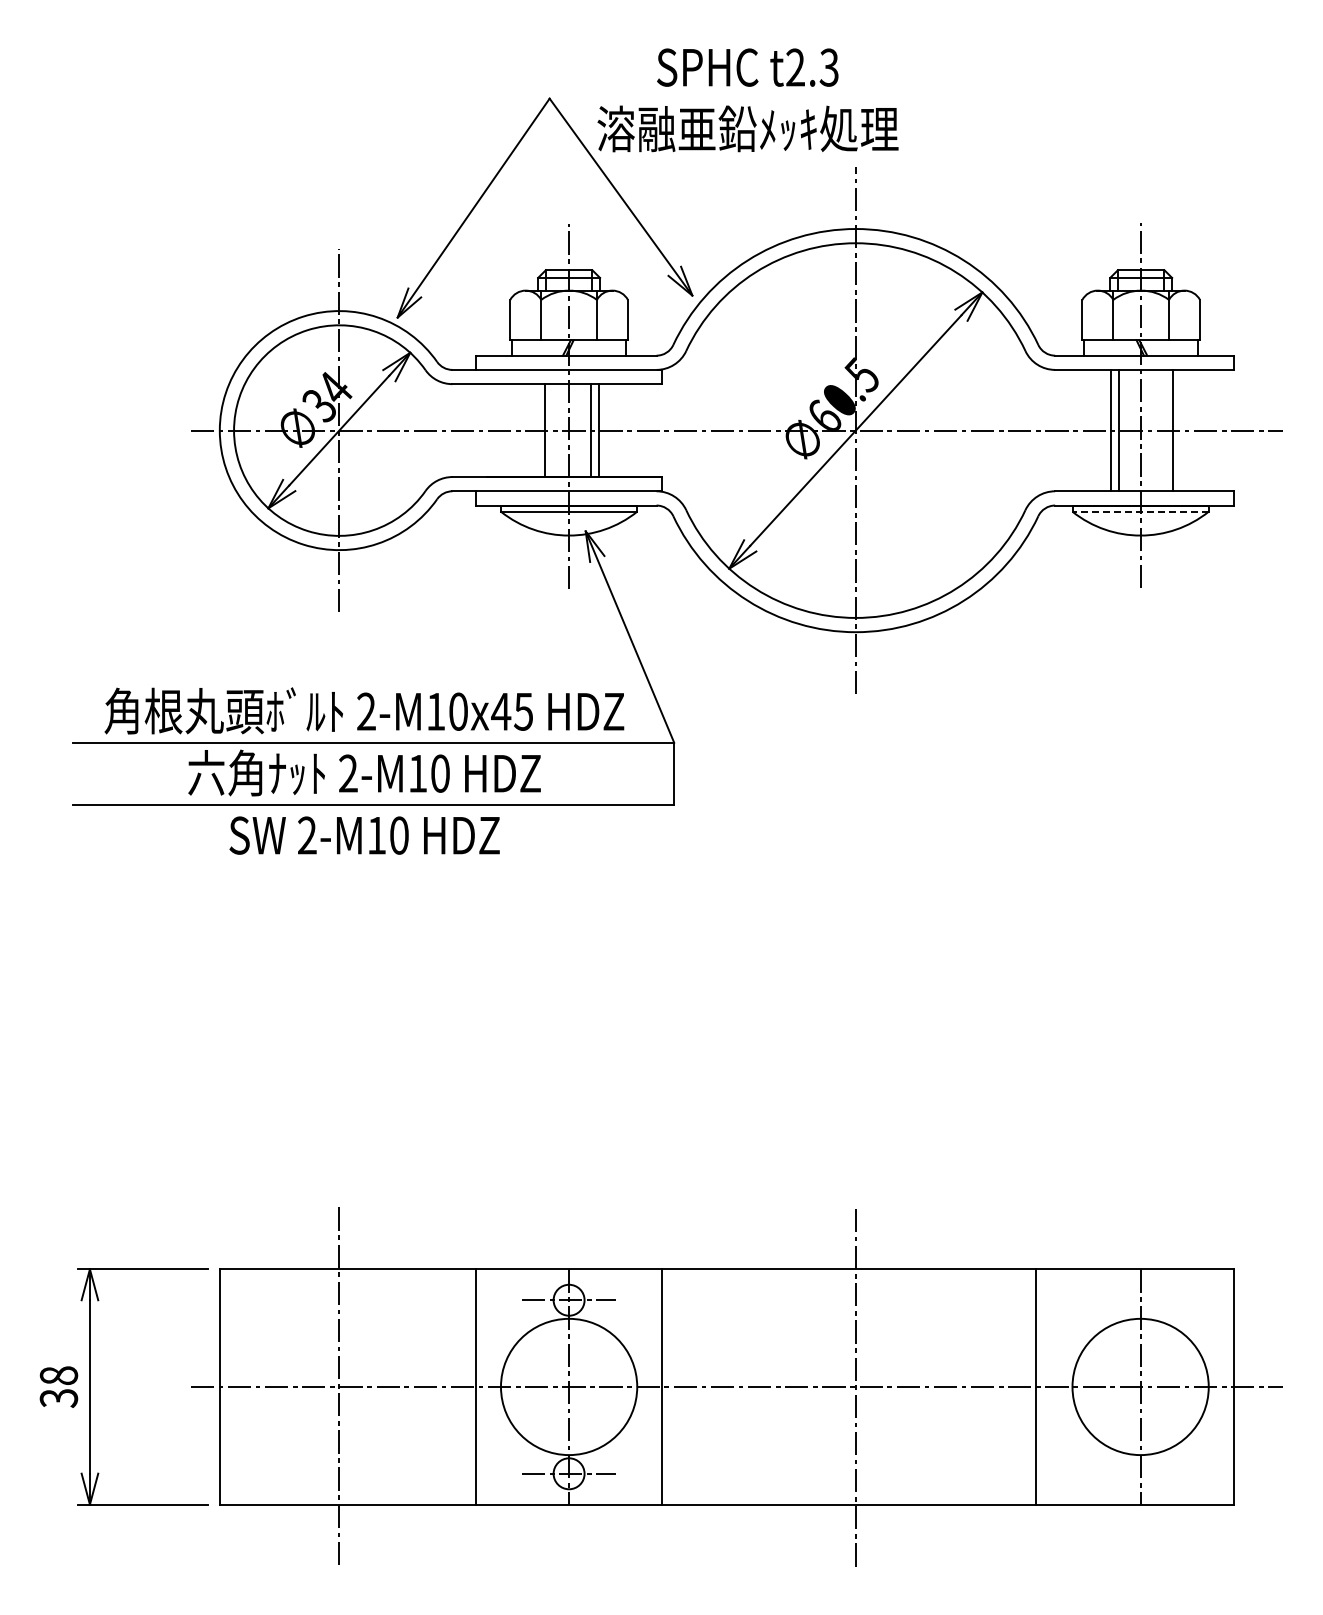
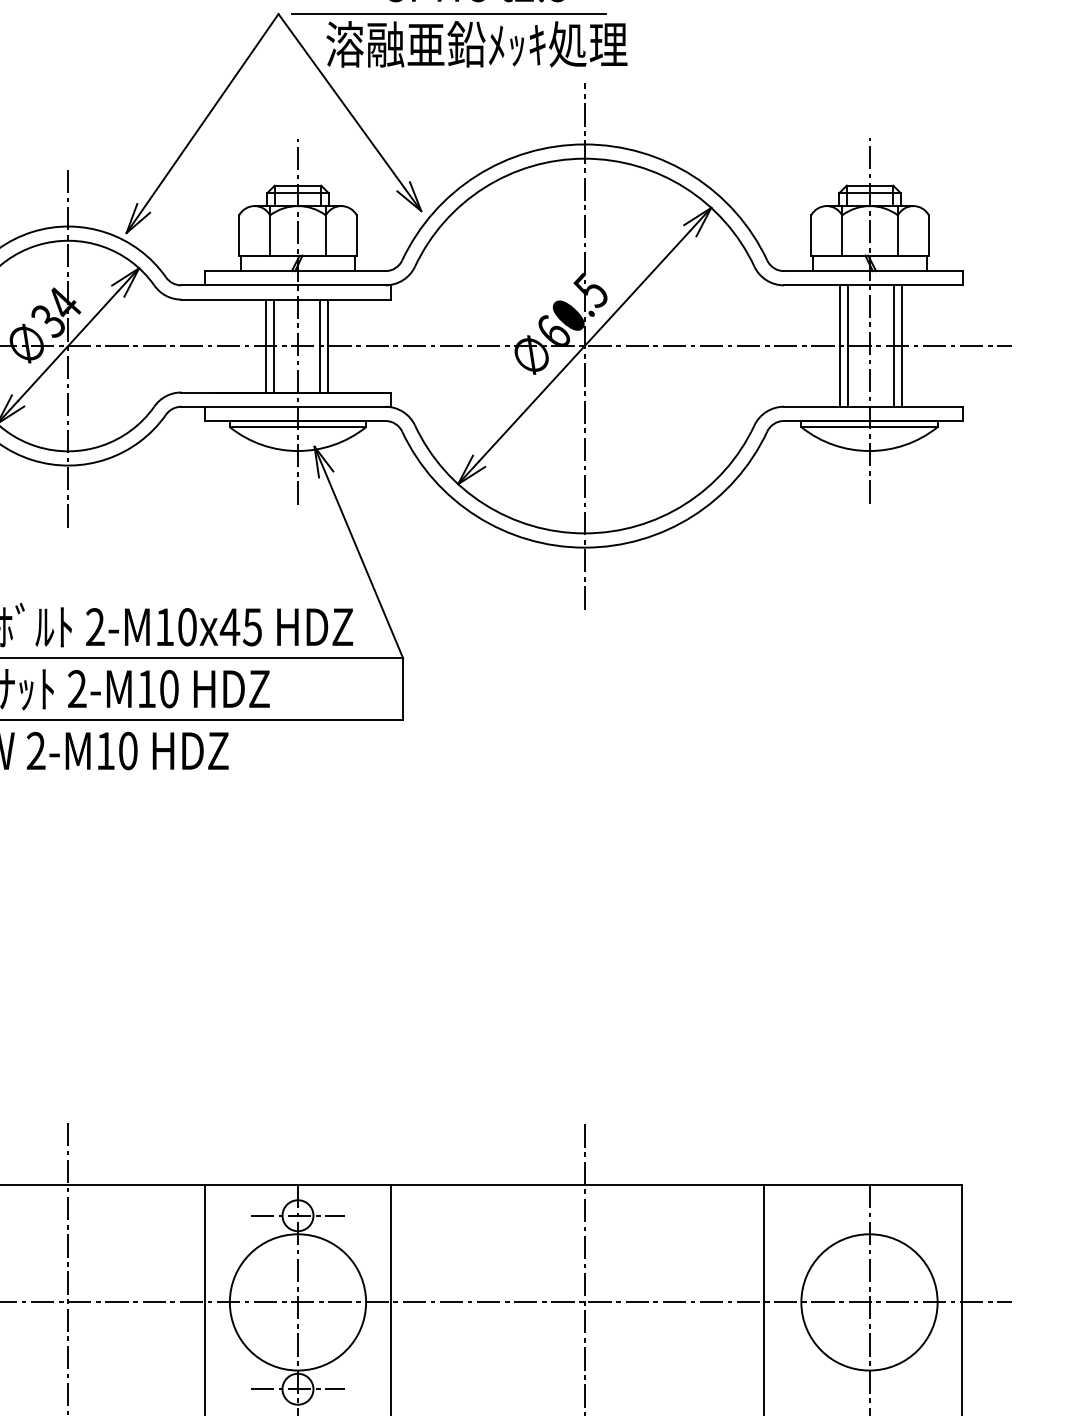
line: (720, 98) -> (449, 13), added
line: (537, 430) -> (266, 345), added
line: (1165, 430) -> (894, 345), added
line: (1140, 511) -> (869, 426), dashed -> solid

